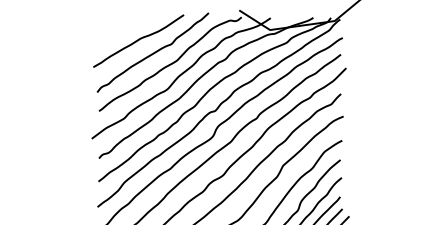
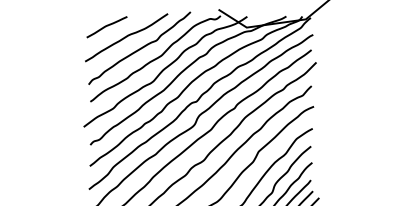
curve: (116, 29) -> (106, 27), added

